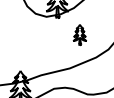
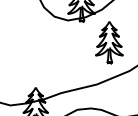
part: (79, 34) -> (108, 42), size x1.67

